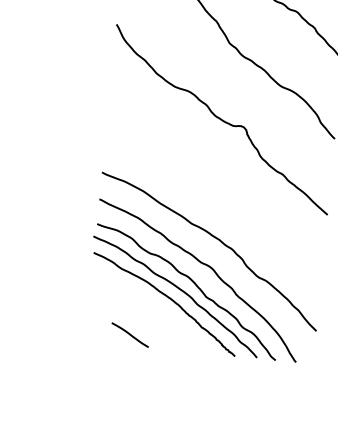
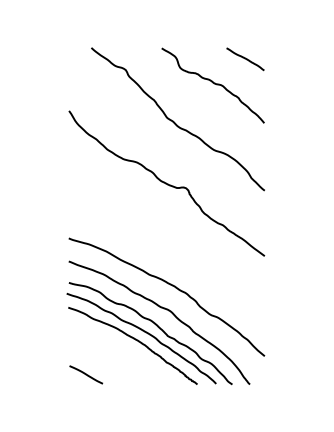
line: (130, 334) -> (86, 374), moved

